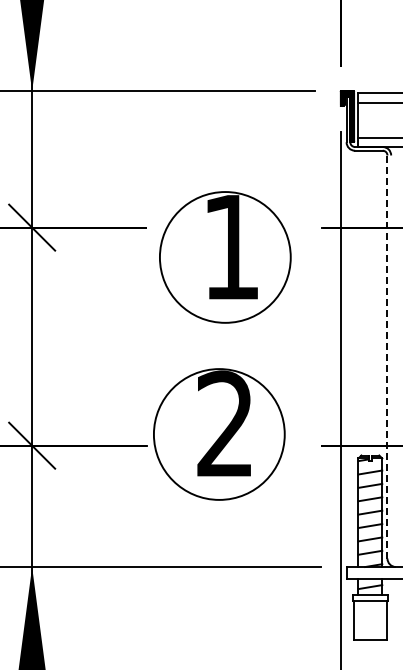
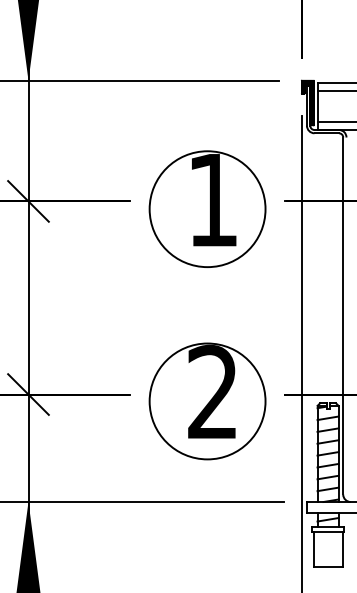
part: (225, 257) -> (207, 209), moved
line: (387, 357) -> (343, 316), dashed -> solid
part: (219, 434) -> (207, 401), moved

